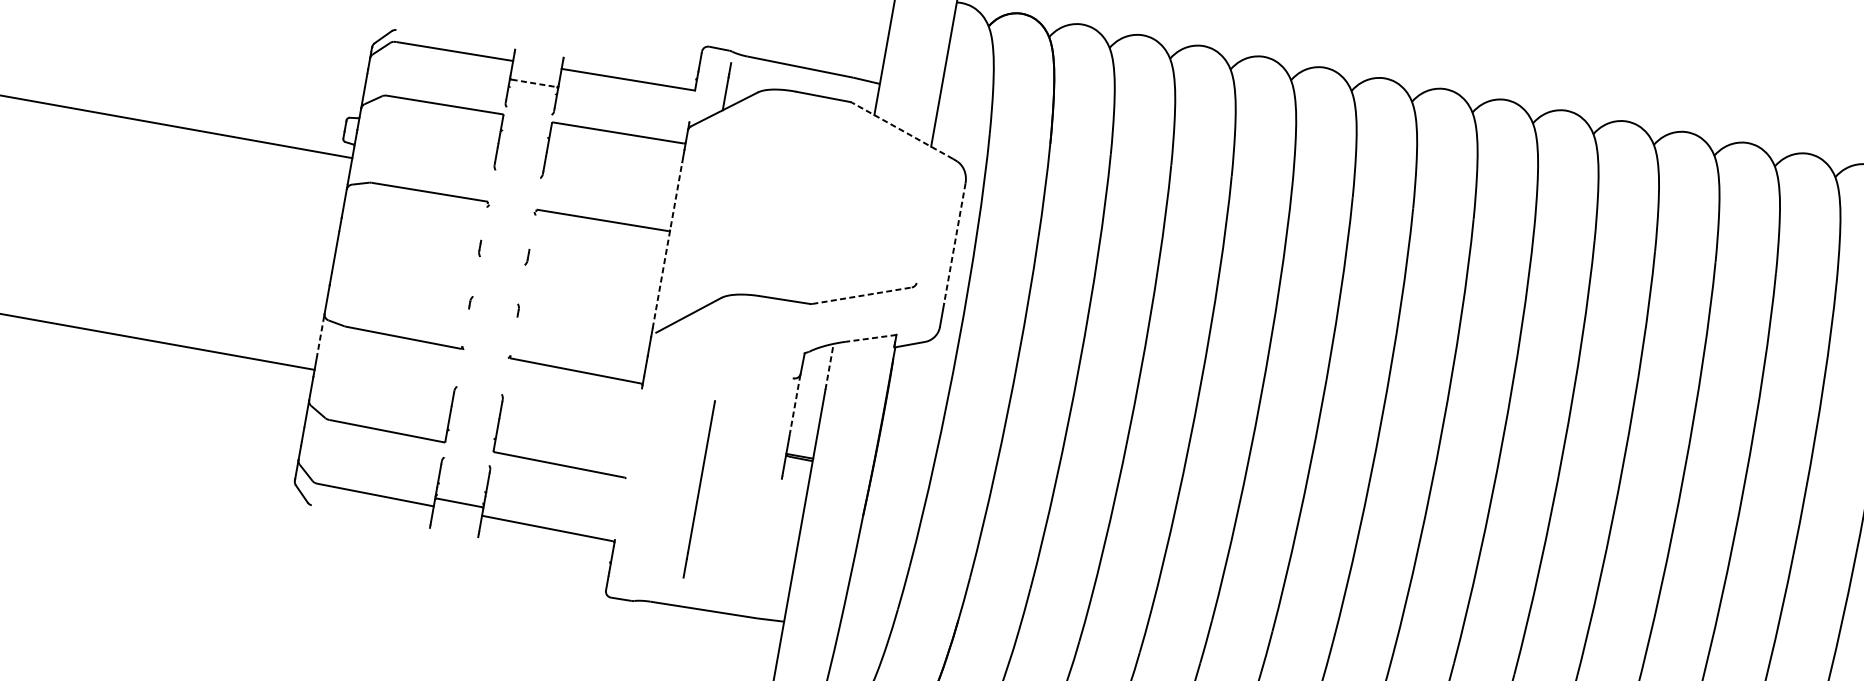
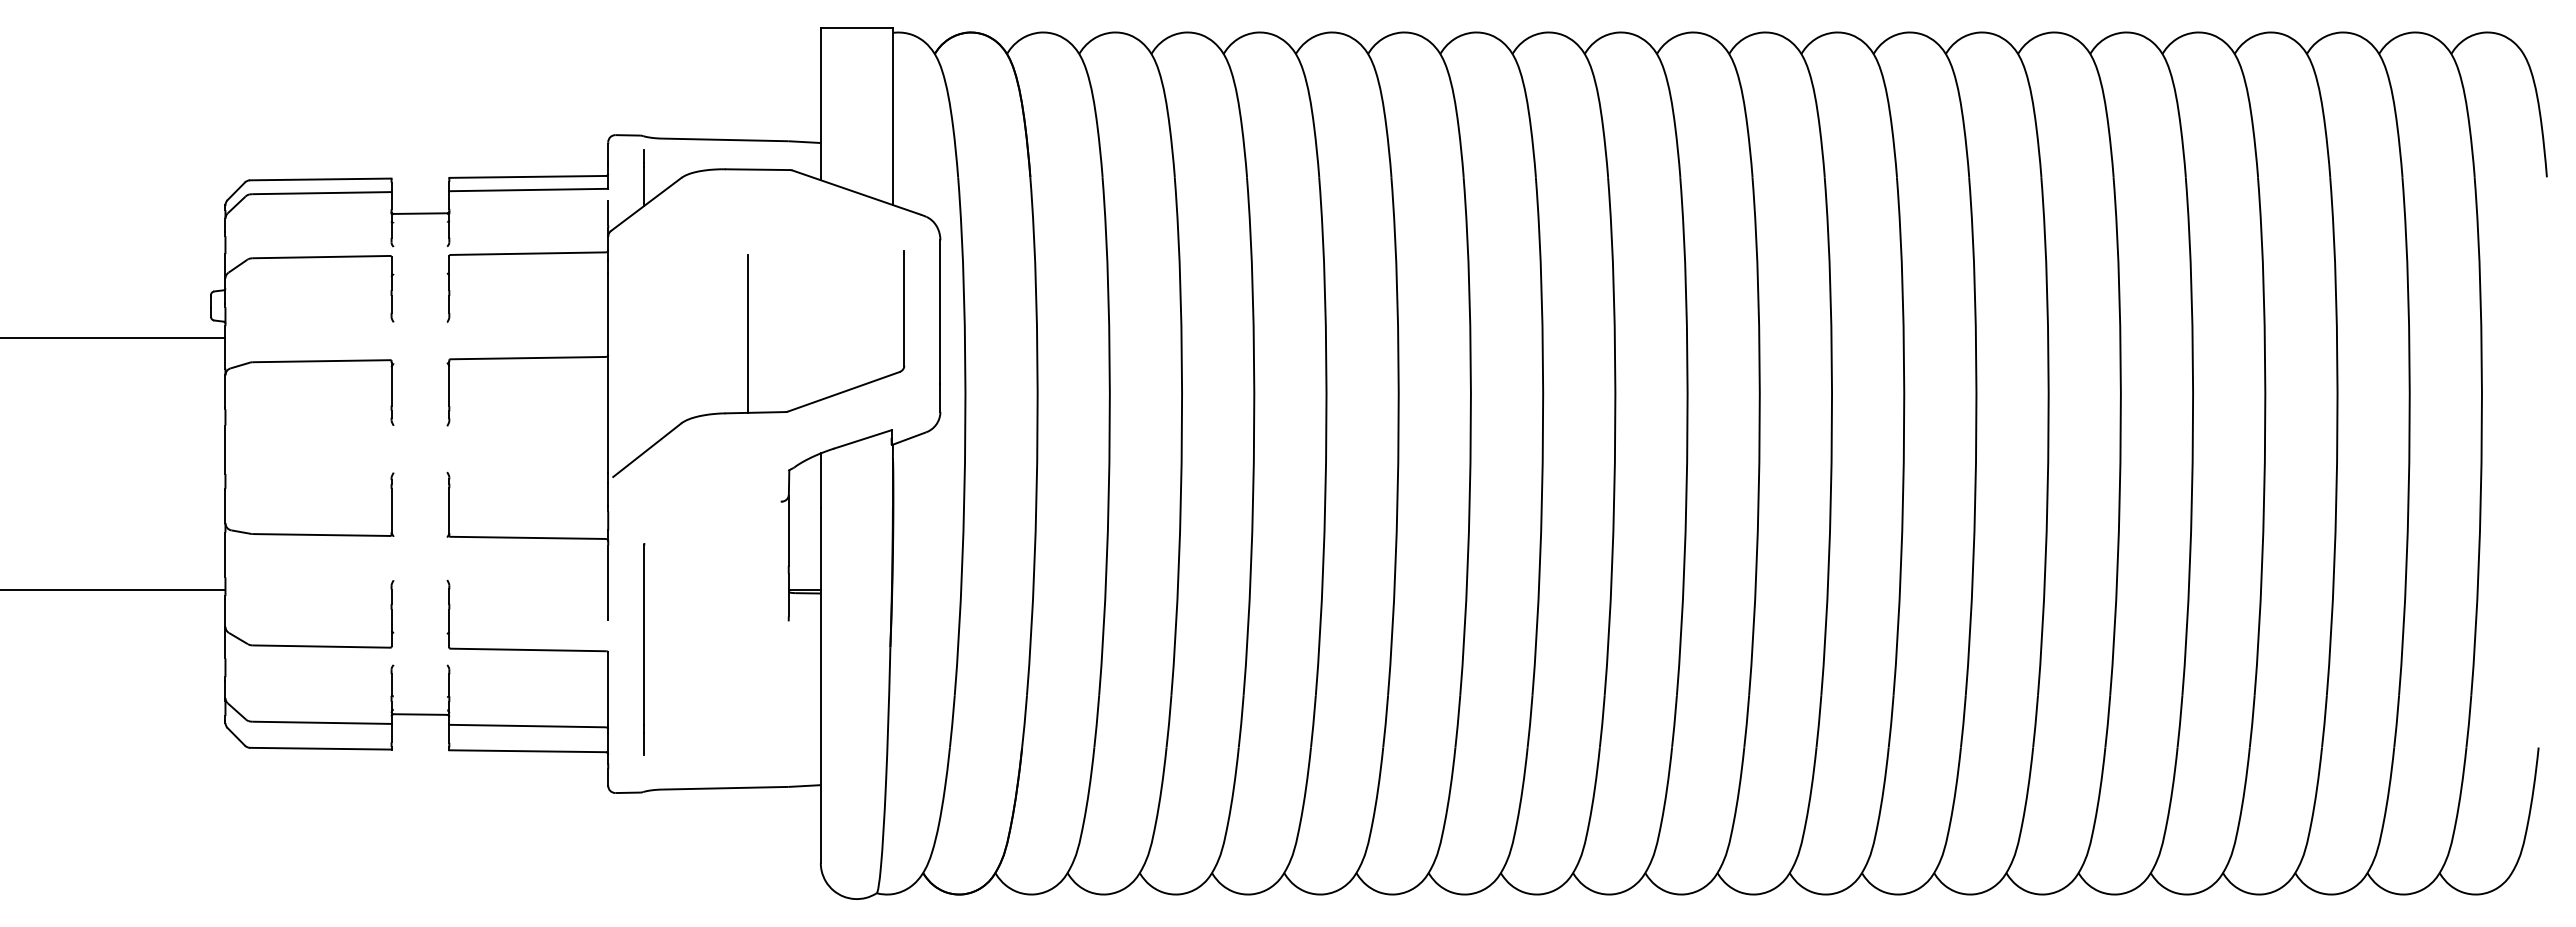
line: (455, 39) -> (320, 179), added
line: (629, 68) -> (527, 176), added
line: (534, 83) -> (420, 213), dashed -> solid
line: (691, 111) -> (608, 213), added
line: (902, 130) -> (856, 192), dashed -> solid
line: (484, 221) -> (391, 383), added
line: (532, 230) -> (449, 384), added
line: (790, 232) -> (747, 333), added
line: (925, 234) -> (904, 307), added
line: (954, 243) -> (940, 312), dashed -> solid
line: (667, 245) -> (608, 373), dashed -> solid
line: (862, 295) -> (844, 391), dashed -> solid
line: (465, 327) -> (391, 510), added
line: (514, 336) -> (449, 510), added
line: (870, 338) -> (862, 439), dashed -> solid
line: (320, 339) -> (225, 554), dashed -> solid
line: (829, 366) -> (820, 480), dashed -> solid
line: (795, 403) -> (788, 530), dashed -> solid
line: (636, 420) -> (608, 582), added
line: (699, 489) -> (644, 649), moved
line: (620, 509) -> (608, 688), added
line: (370, 516) -> (320, 748), added
line: (543, 549) -> (527, 751), added

